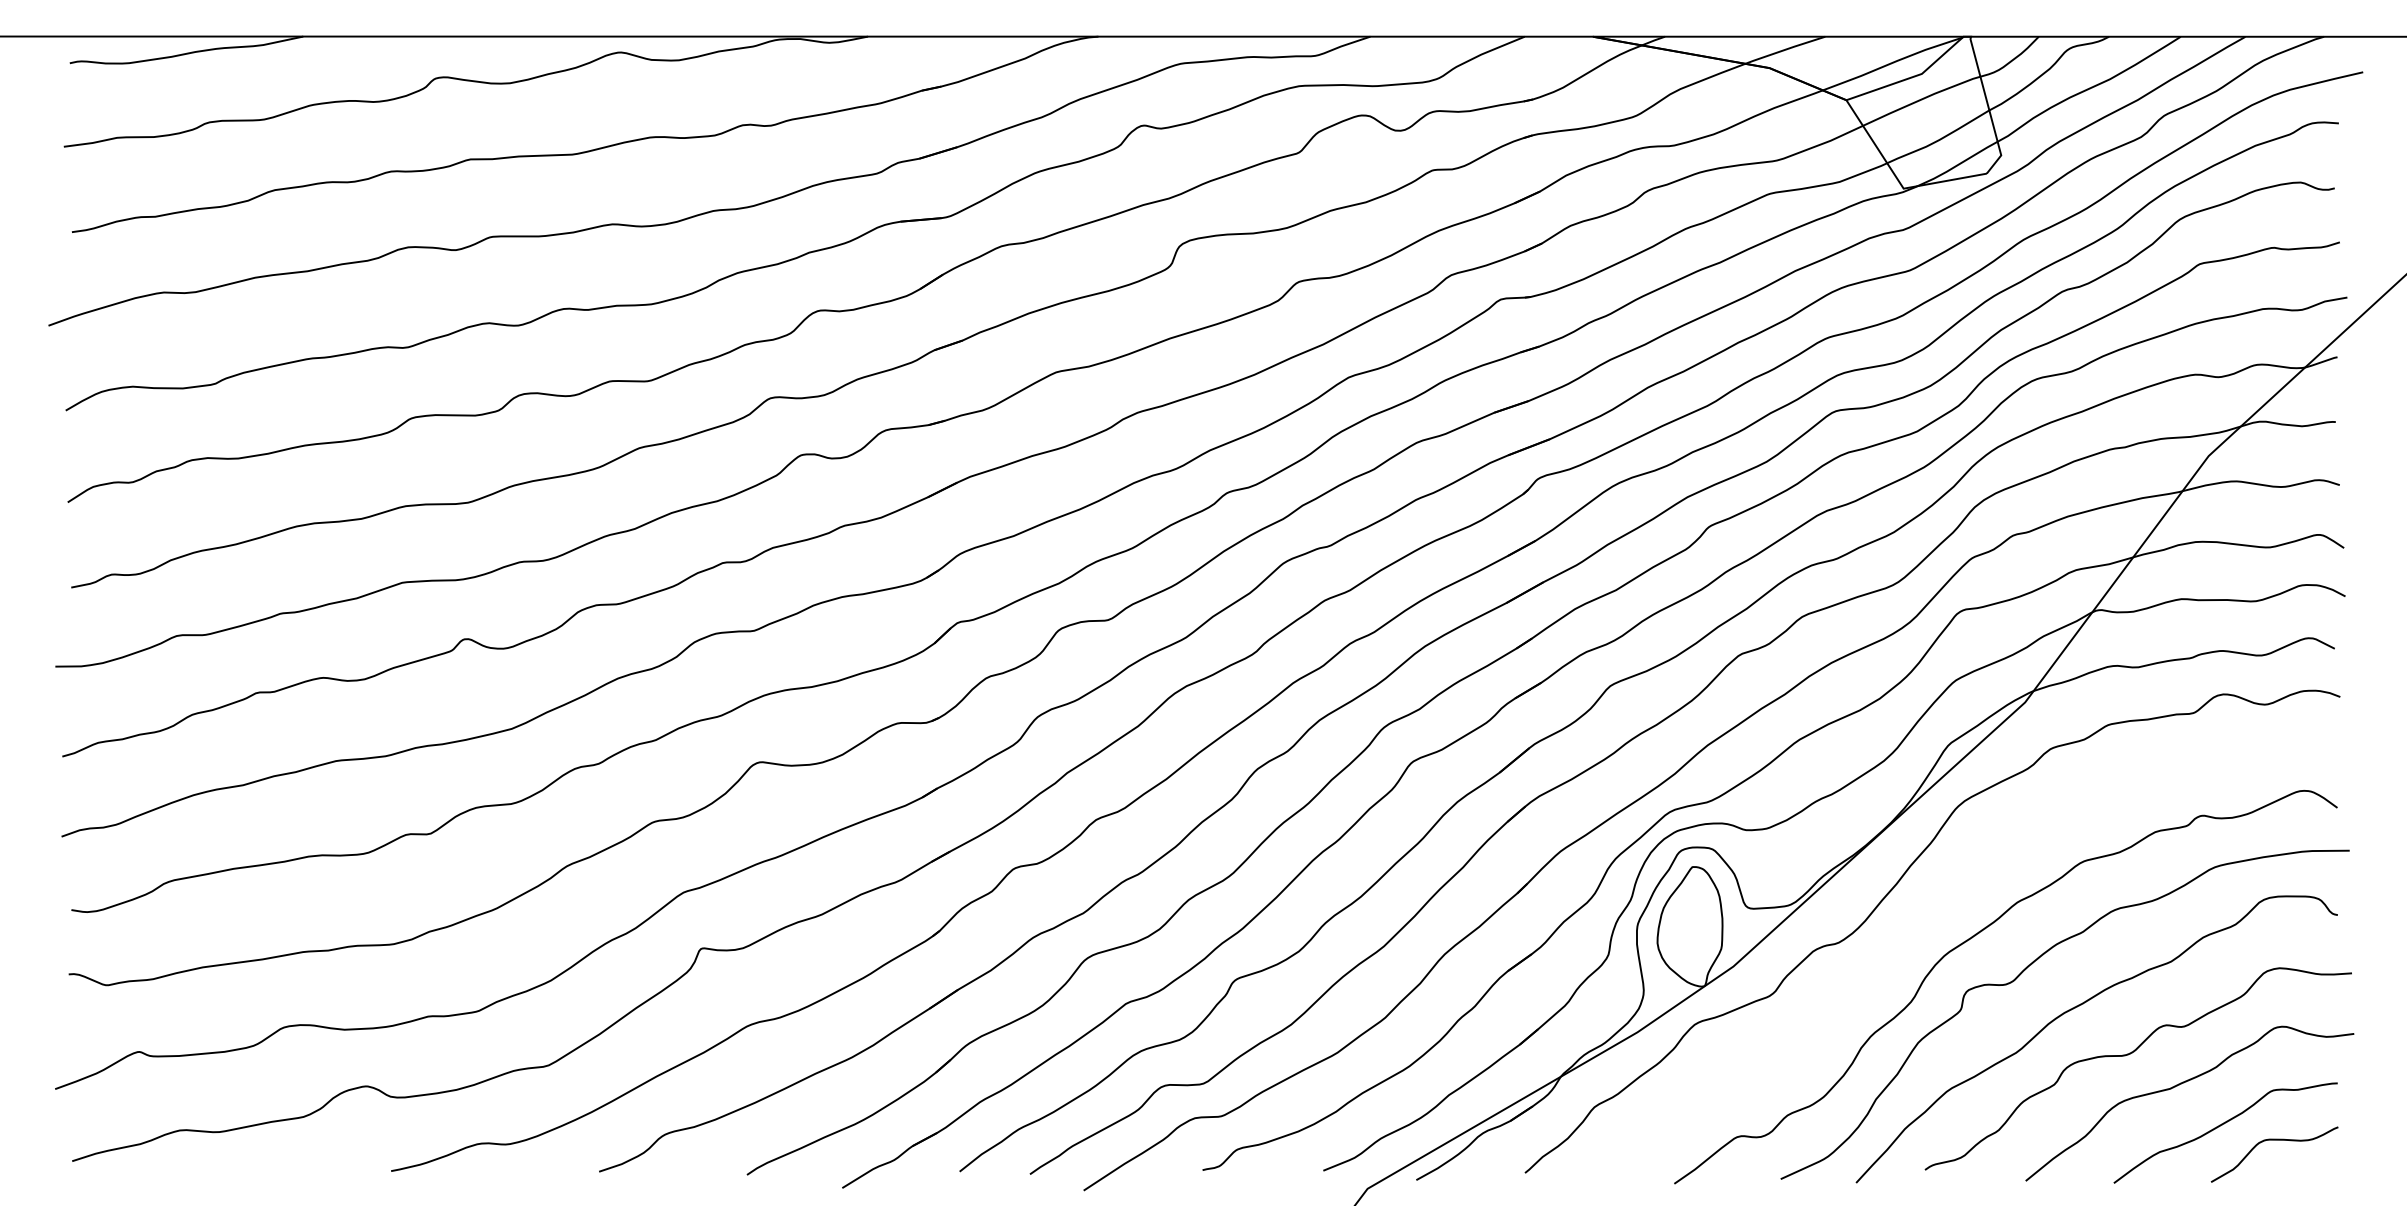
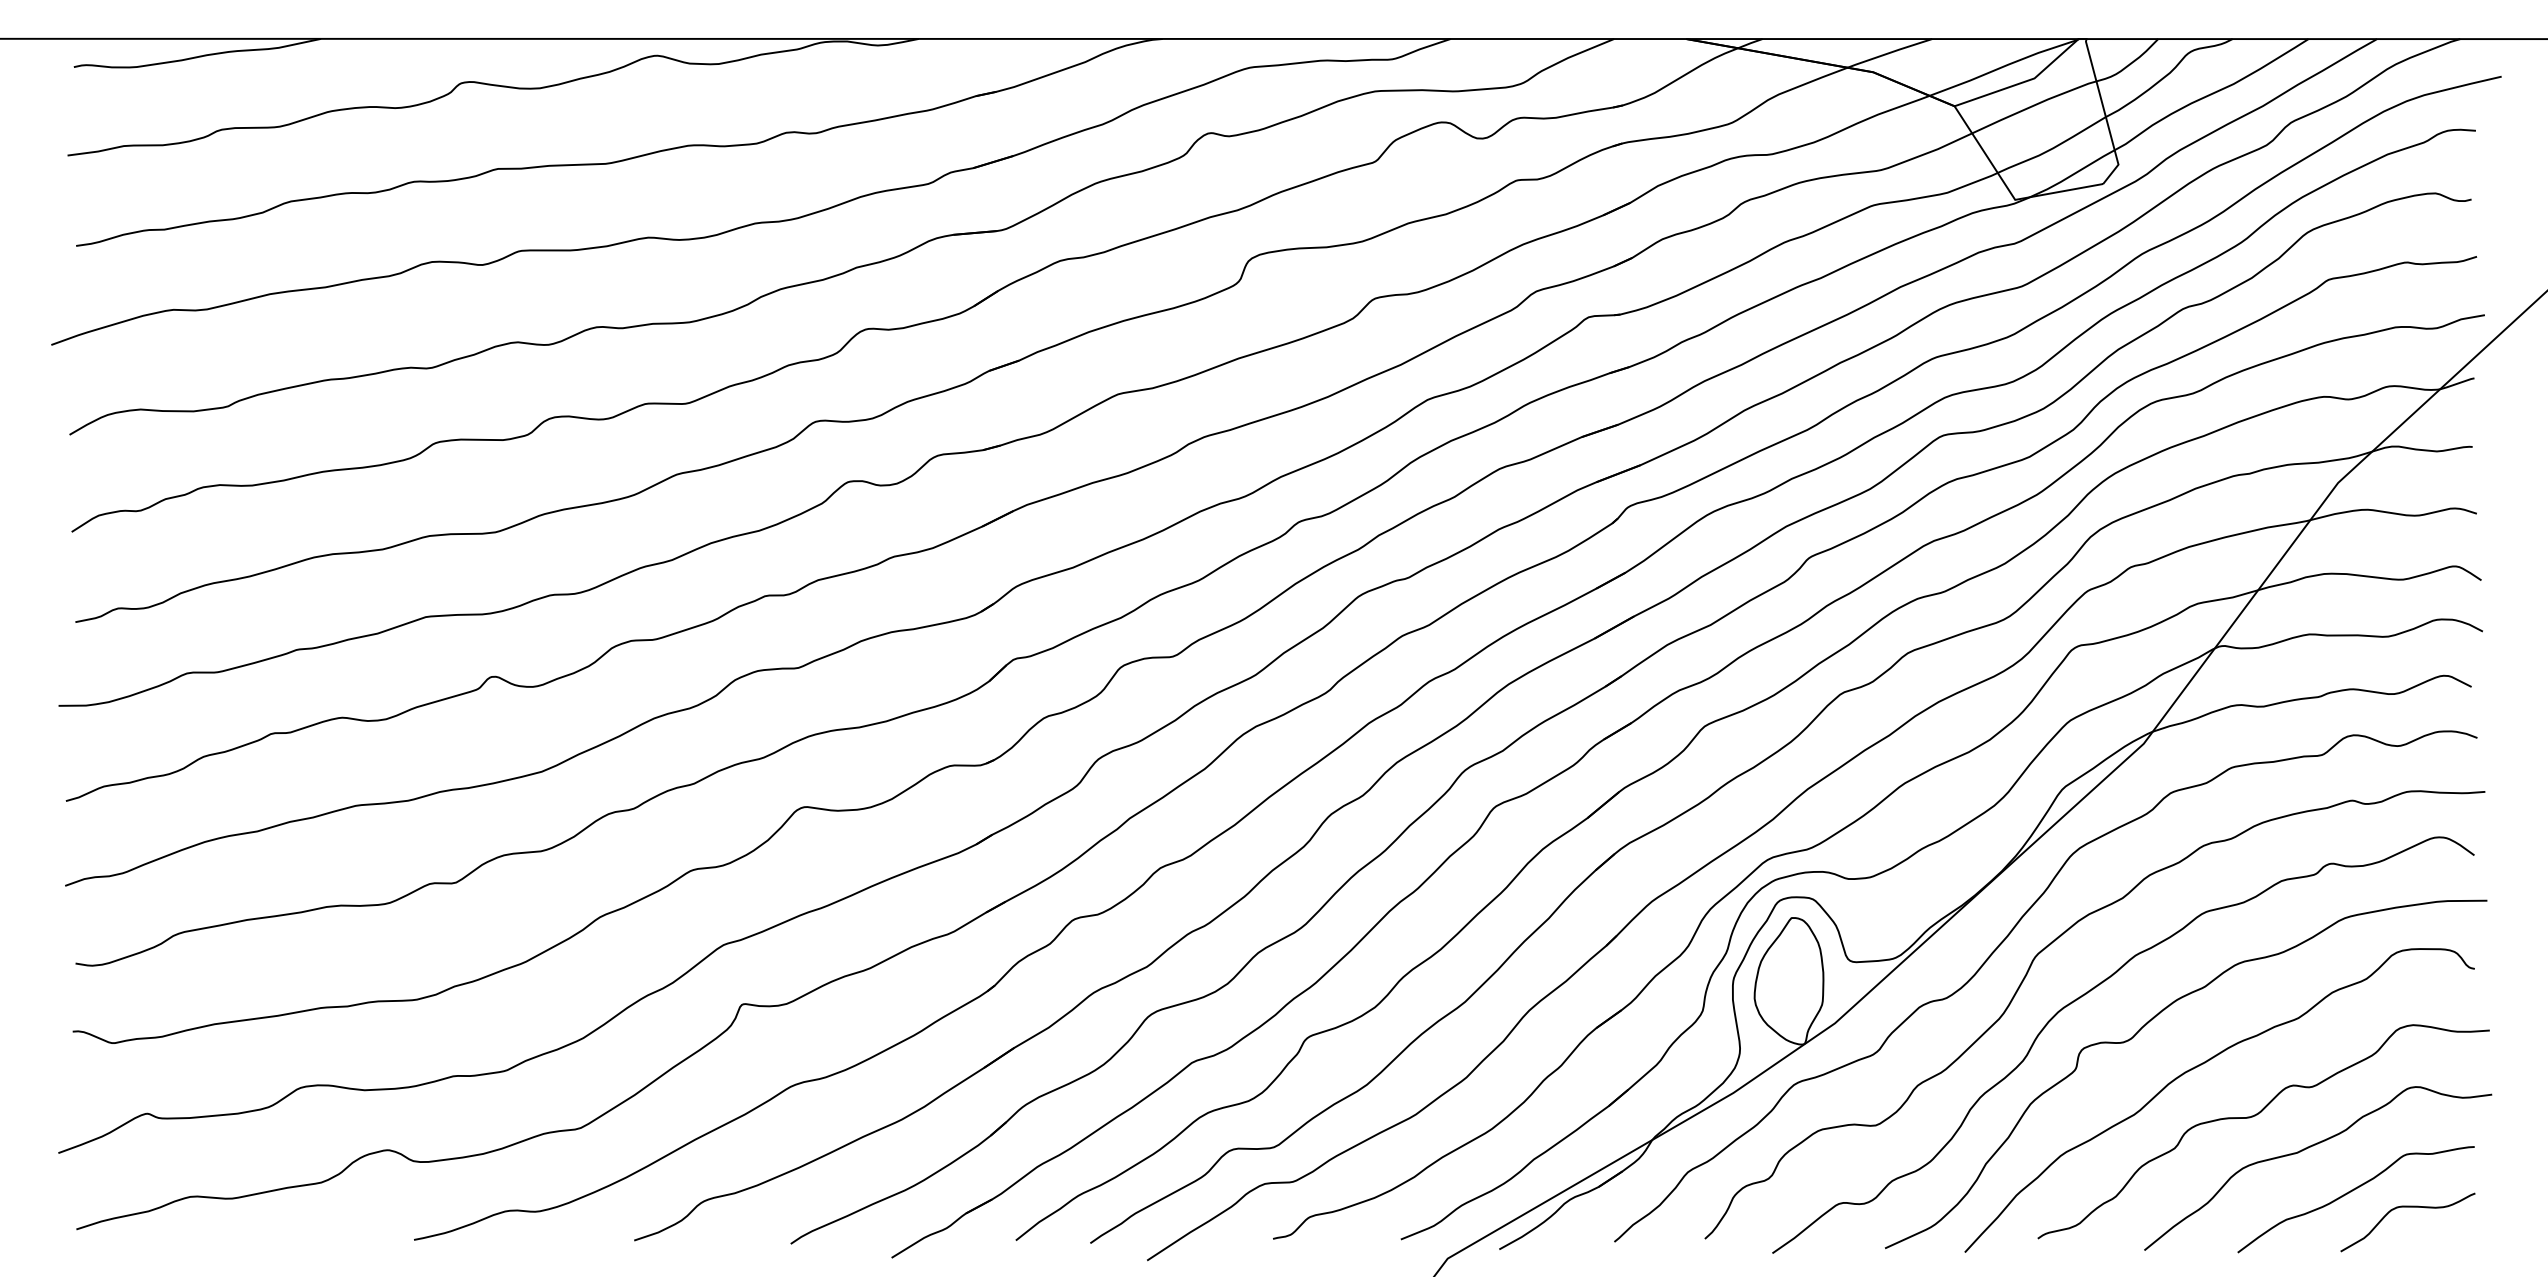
curve: (1914, 922) -> (2026, 976), added

